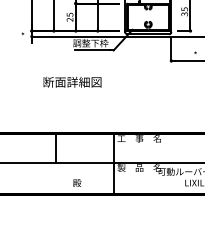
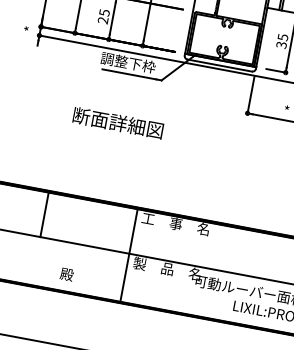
text: (72, 81) -> (118, 121), moved

